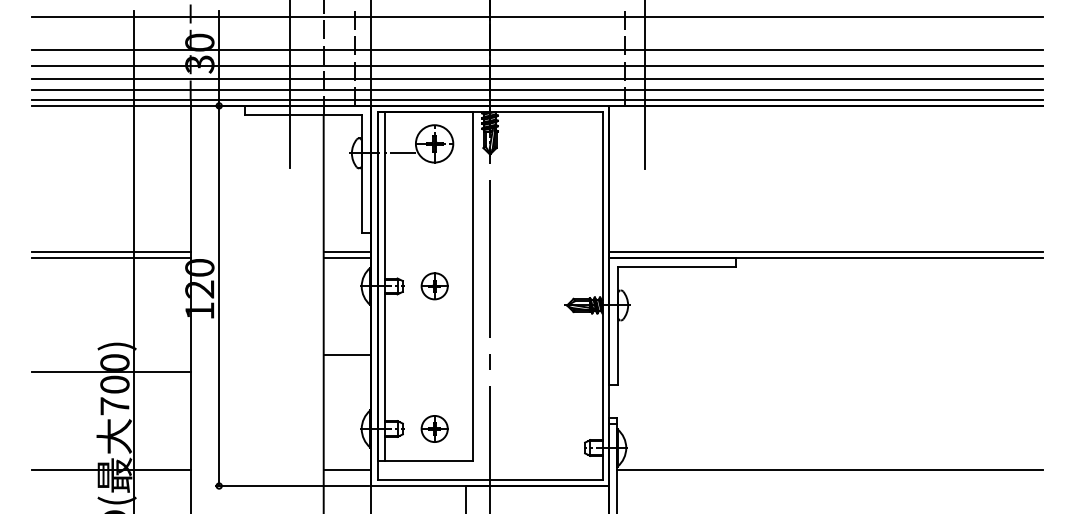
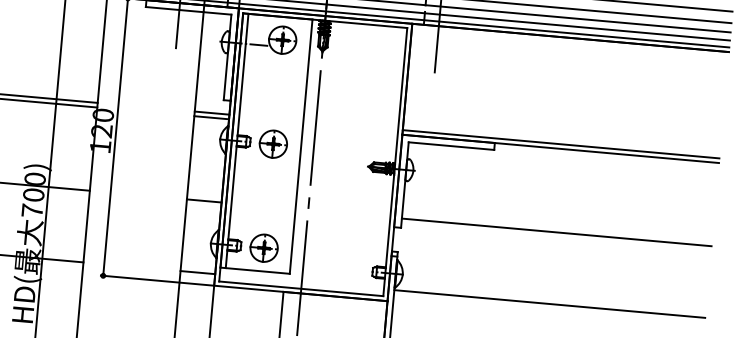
part: (434, 285) -> (273, 143), size x1.43
line: (347, 354) -> (204, 200), moved
line: (830, 371) -> (556, 232), added
part: (434, 428) -> (264, 247), size x1.43

